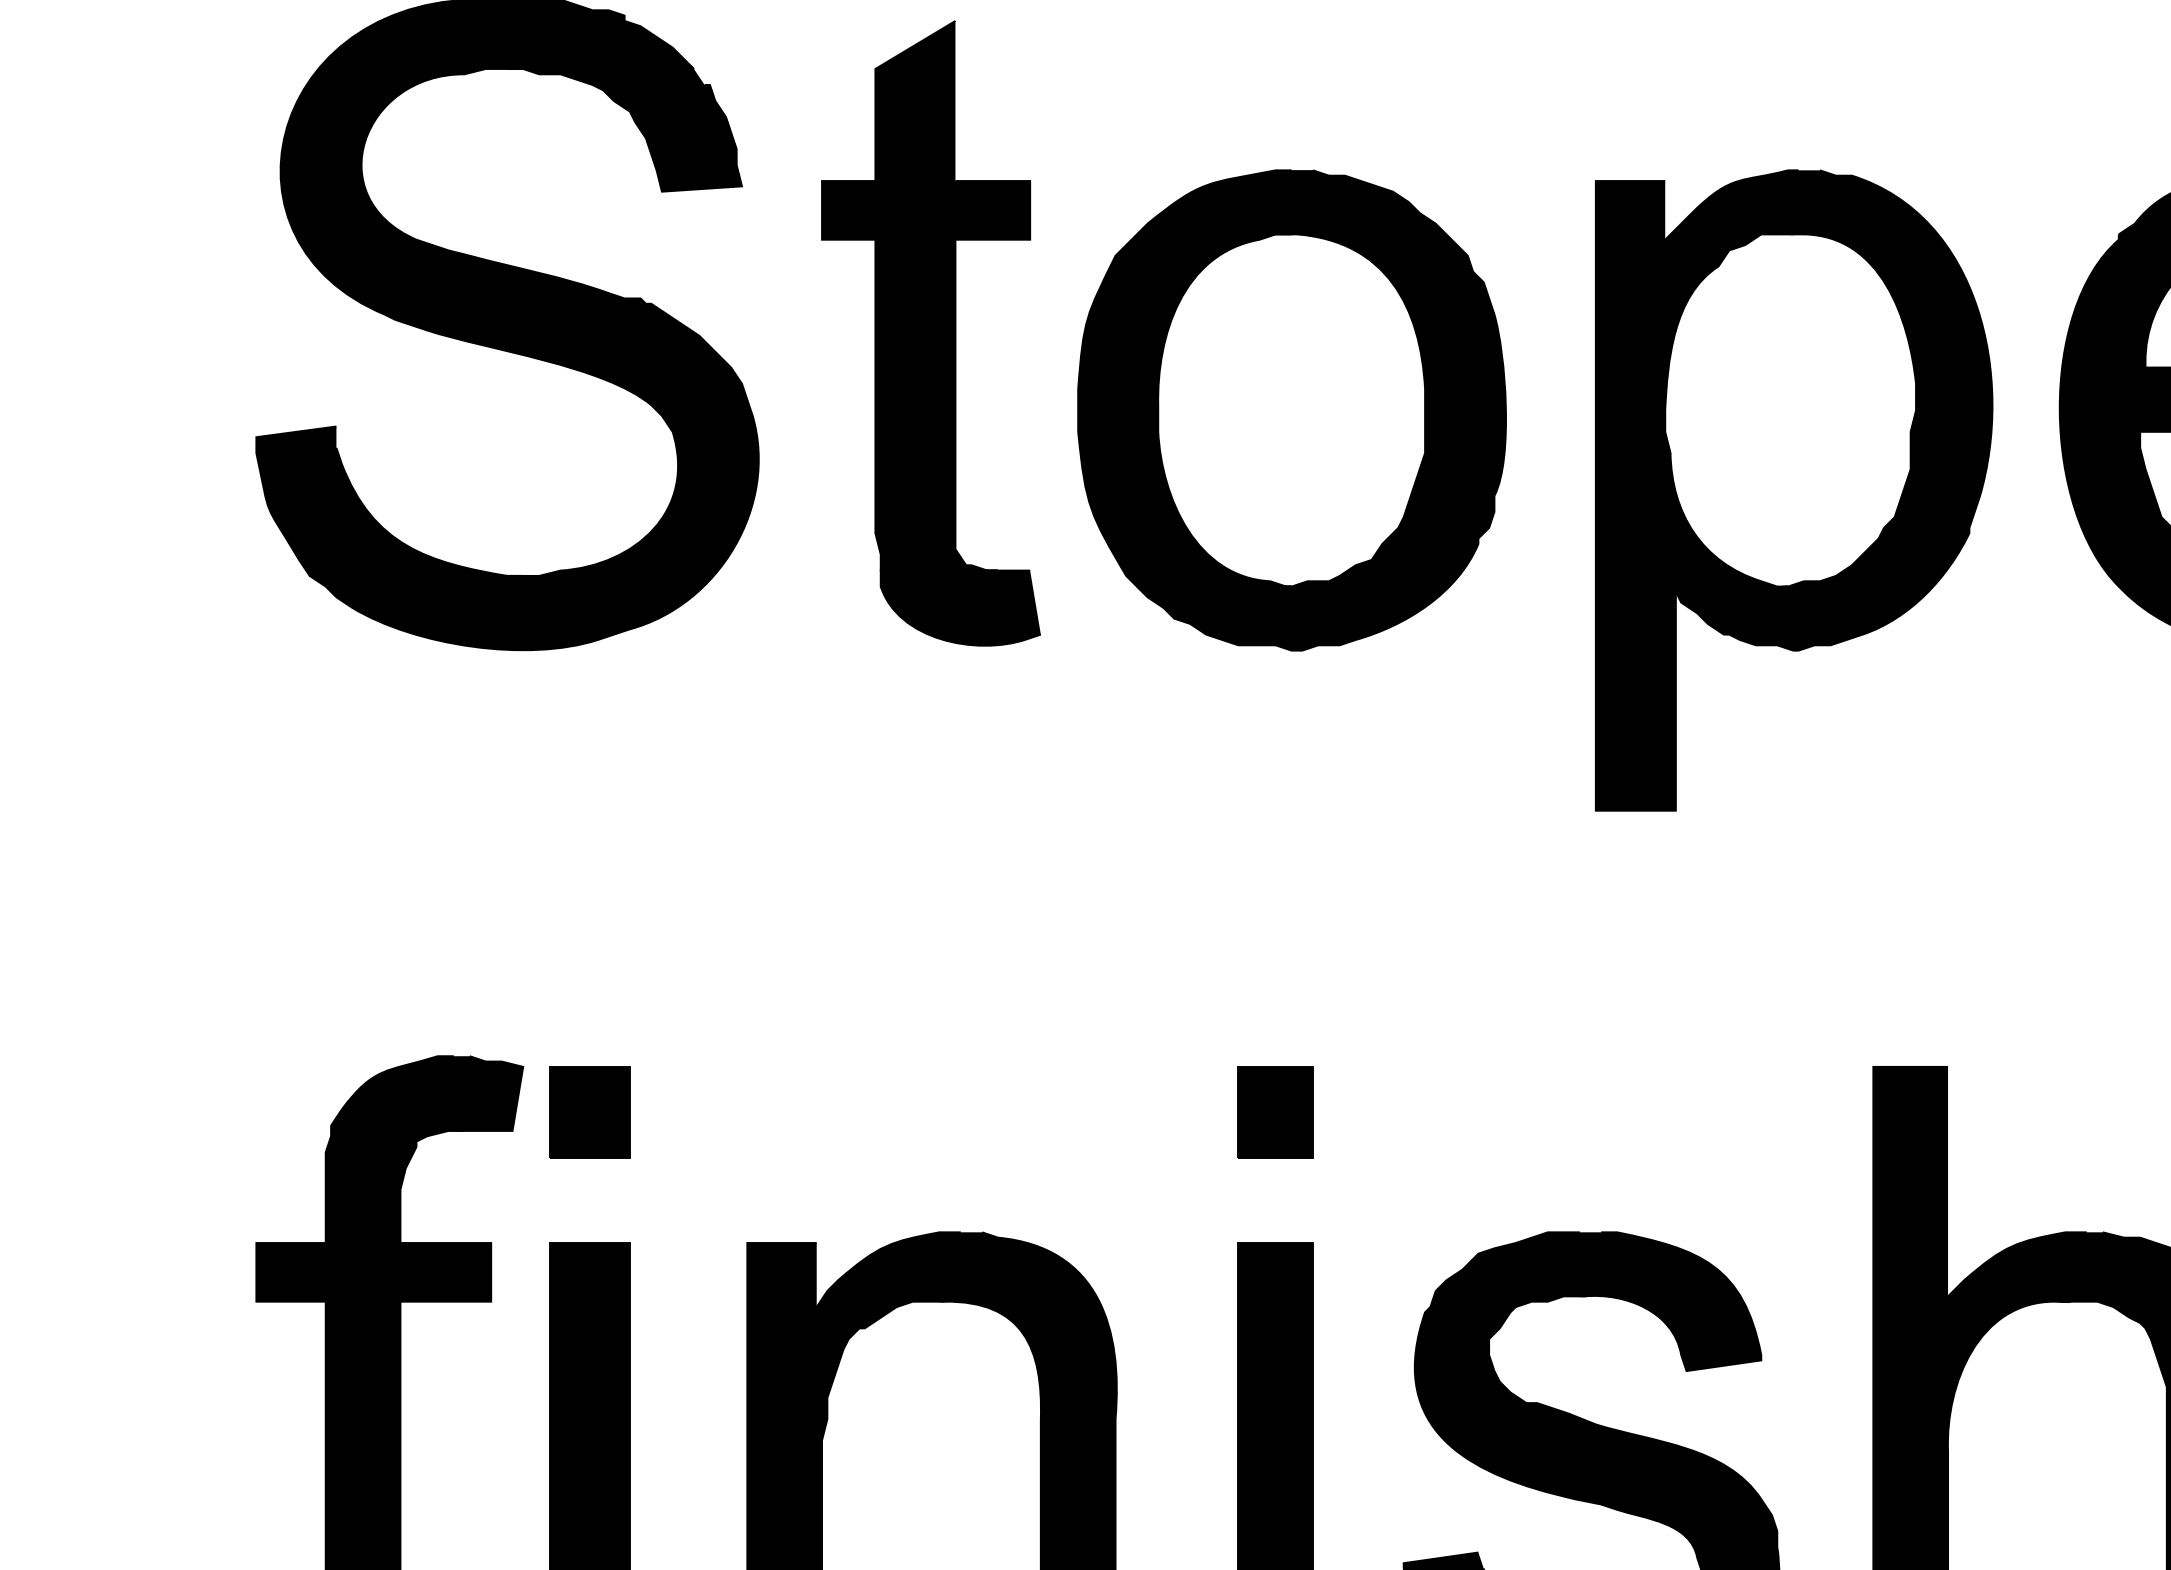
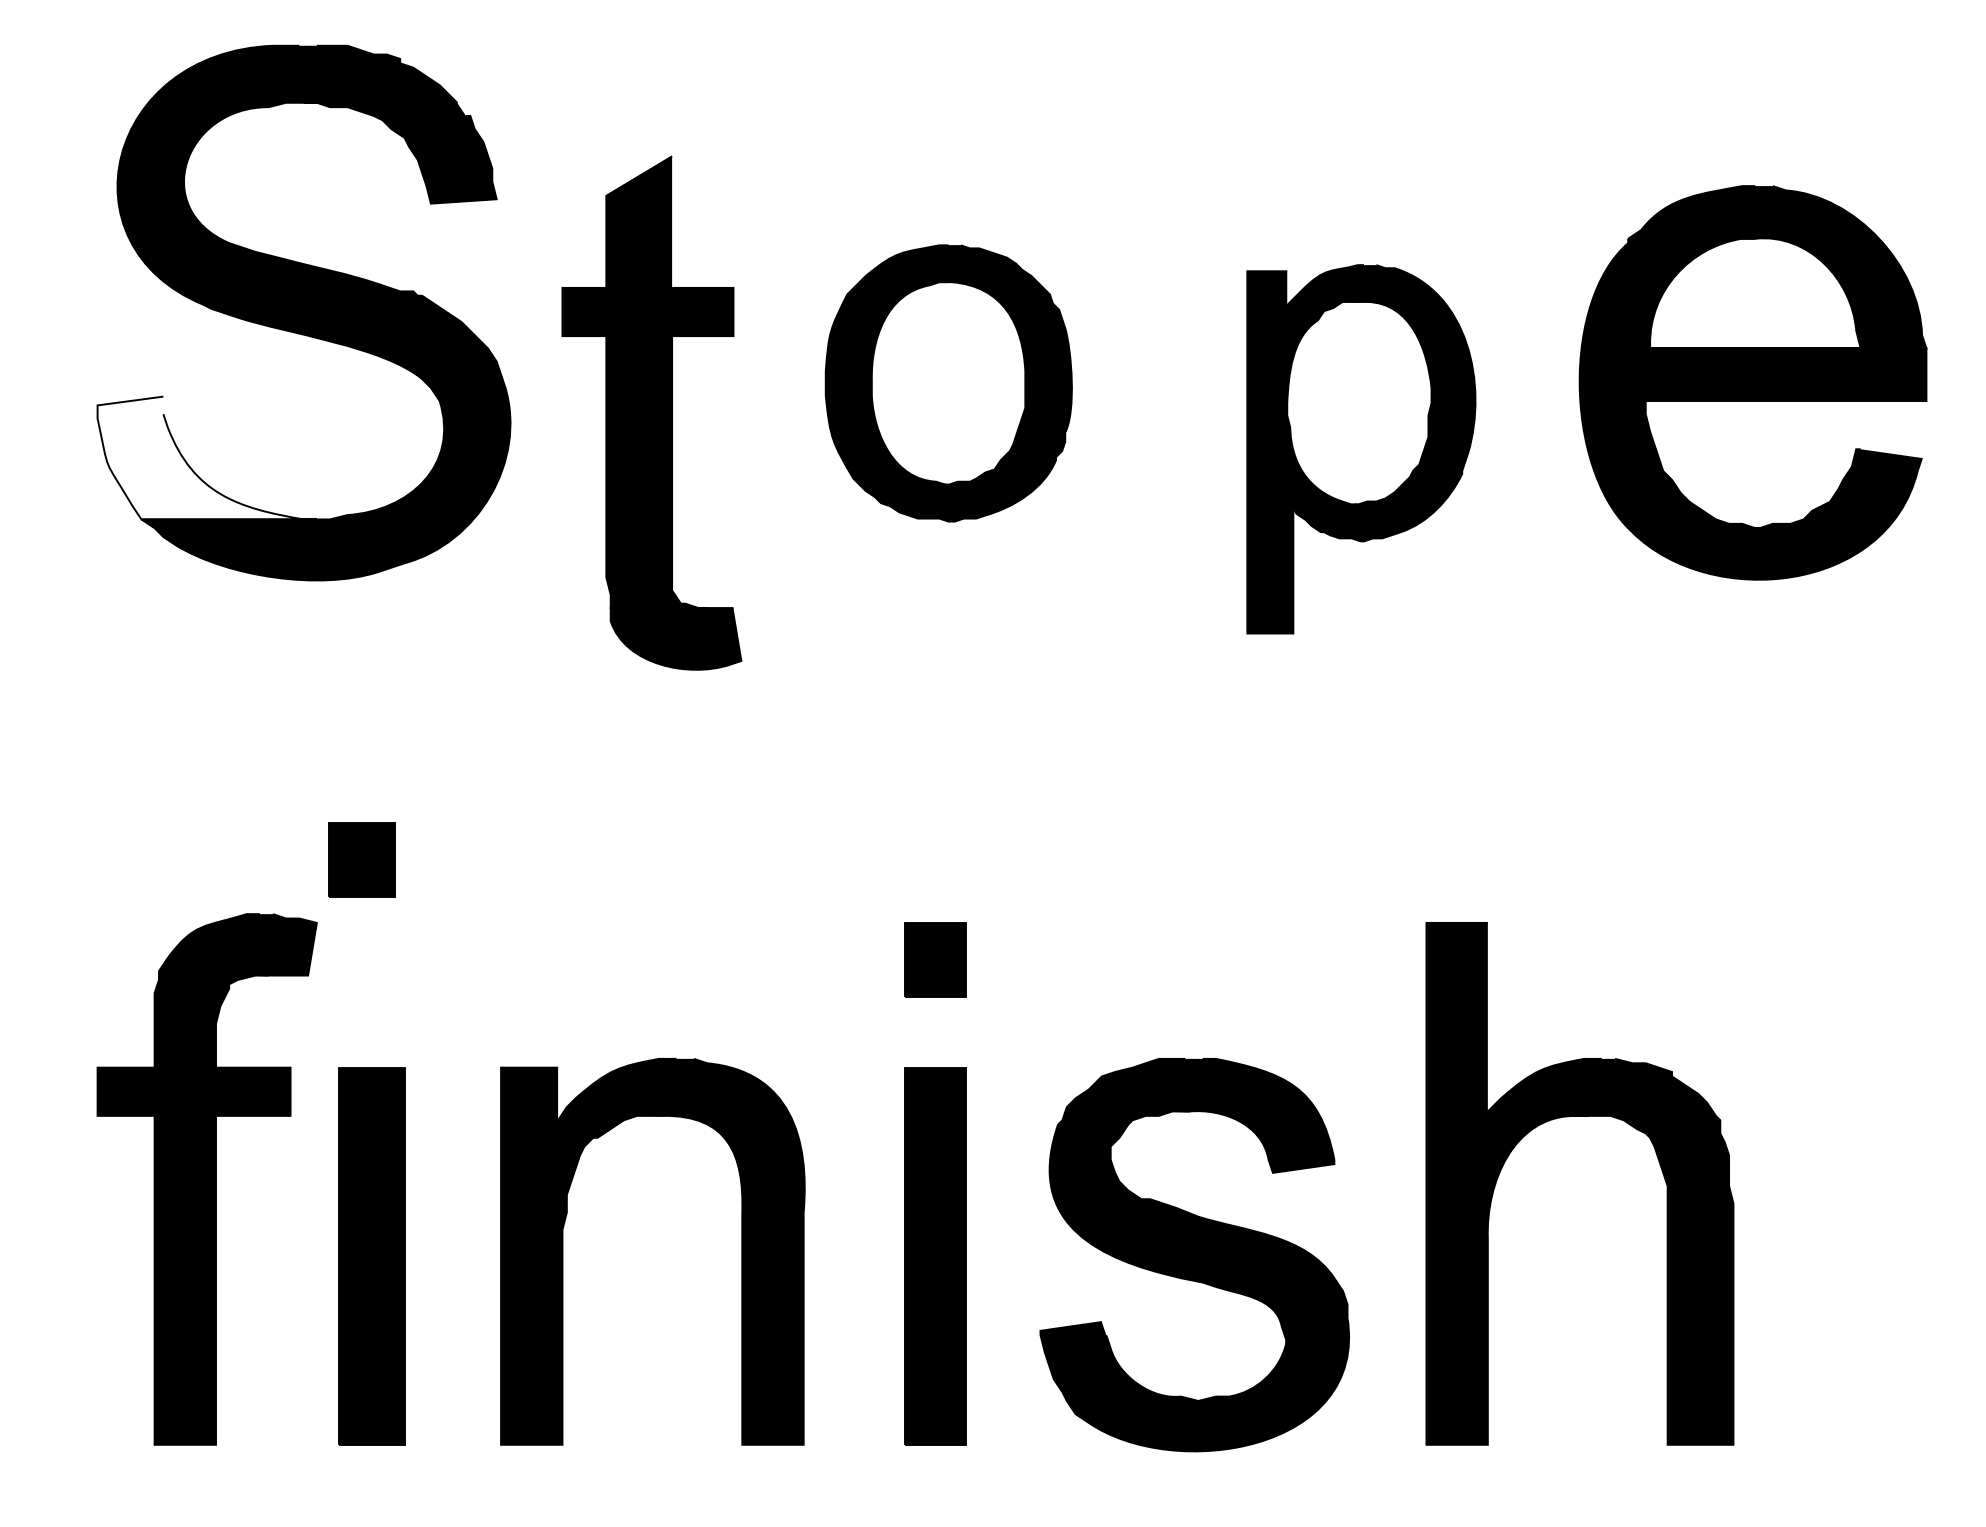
part: (930, 332) -> (651, 412), moved
part: (1291, 410) -> (948, 383), size x0.7
part: (1794, 490) -> (1361, 449), size x0.7
fill: (388, 500) -> (206, 457), removed
part: (589, 1111) -> (361, 859), moved

